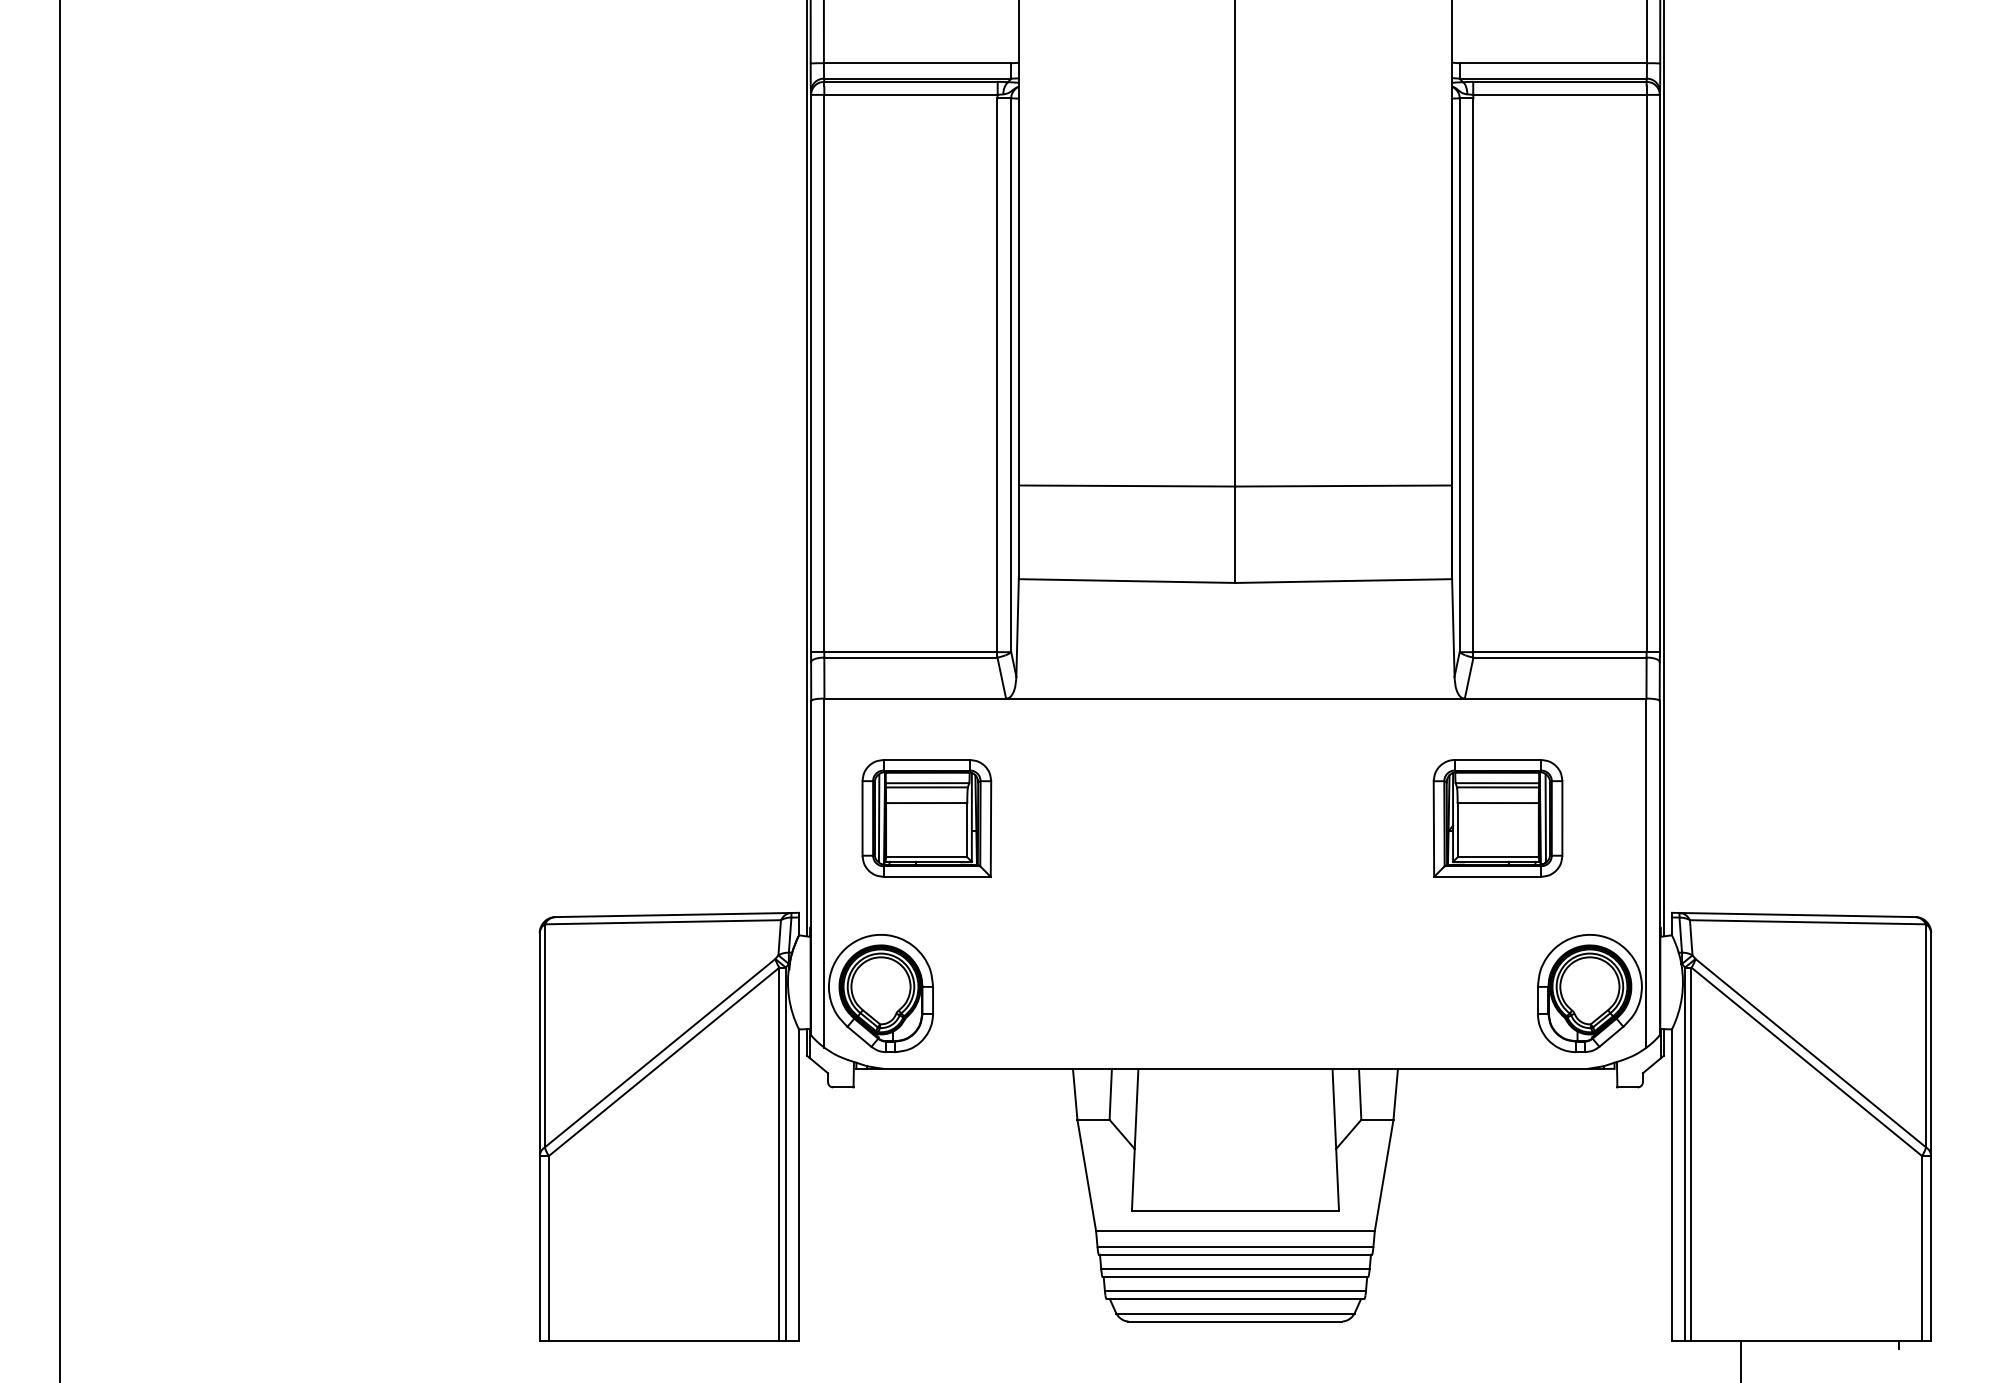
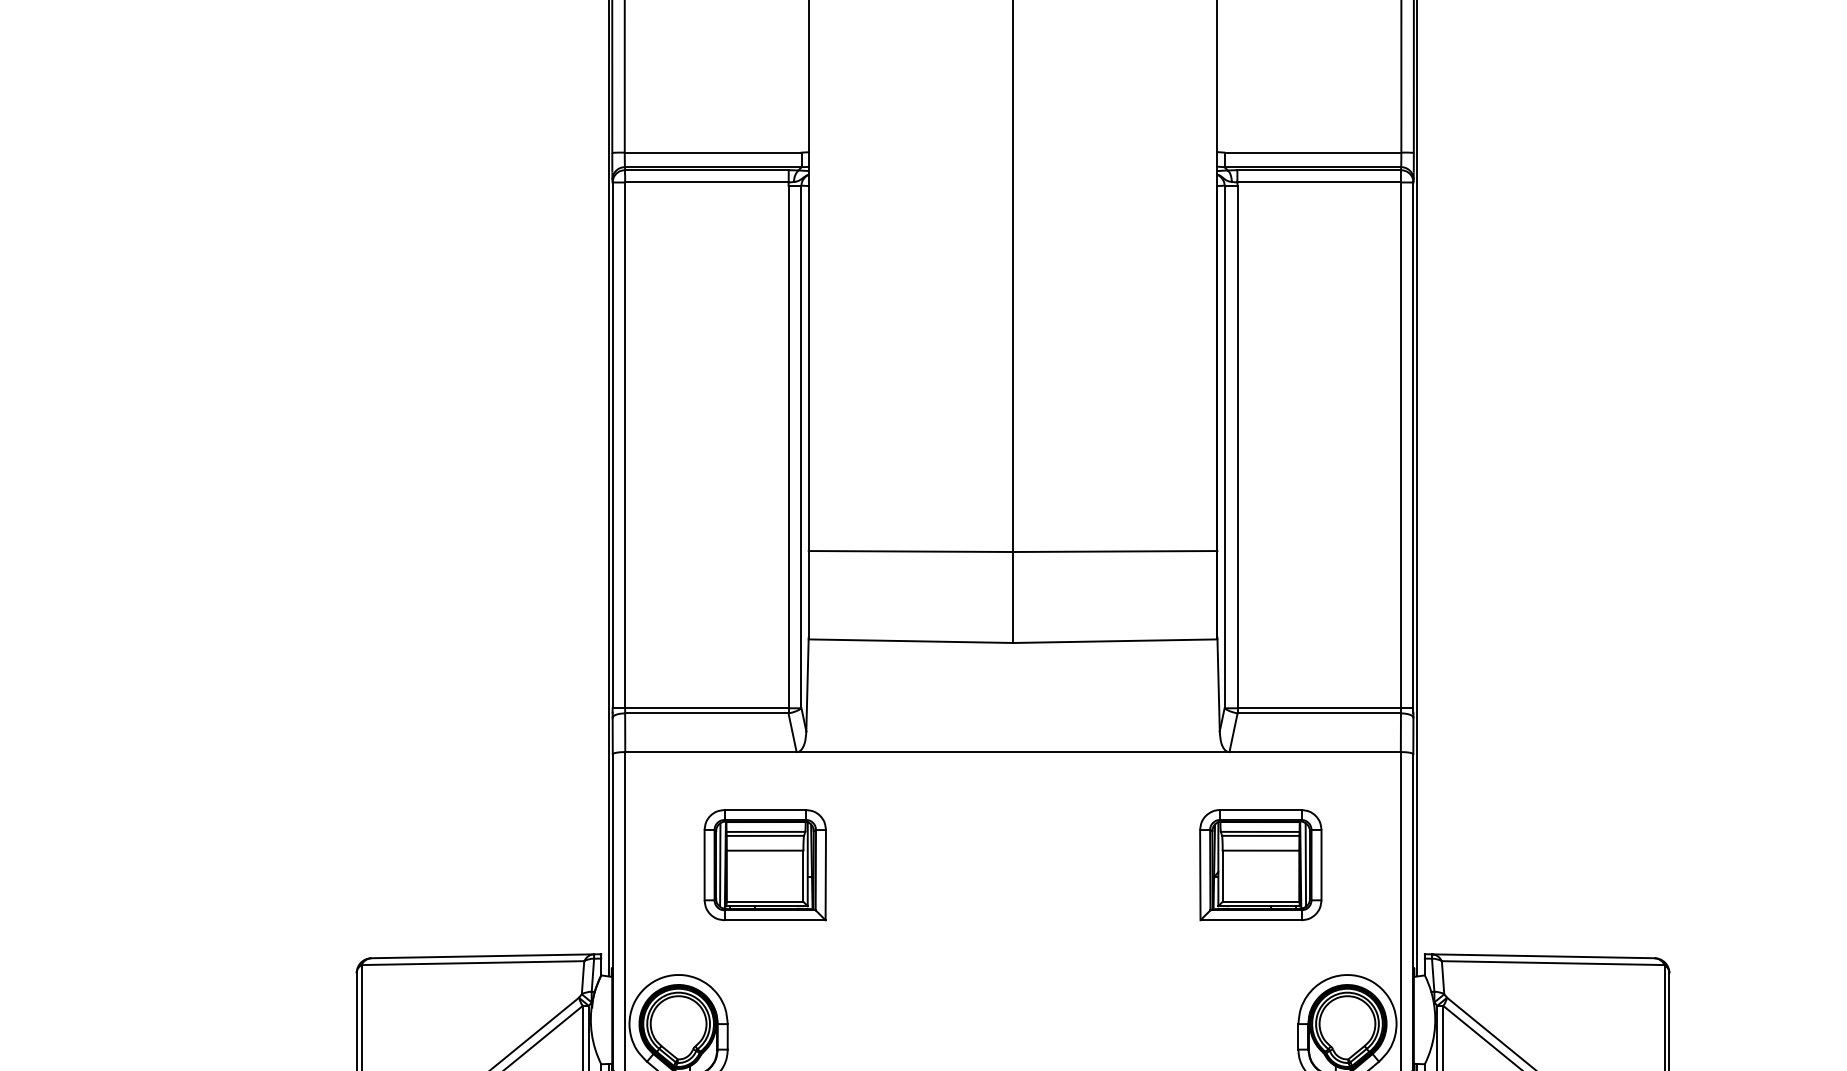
part: (926, 818) -> (764, 865), moved

